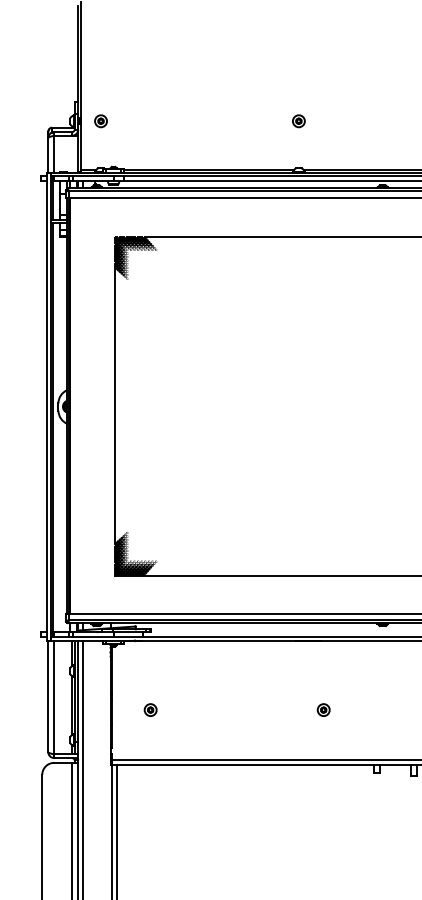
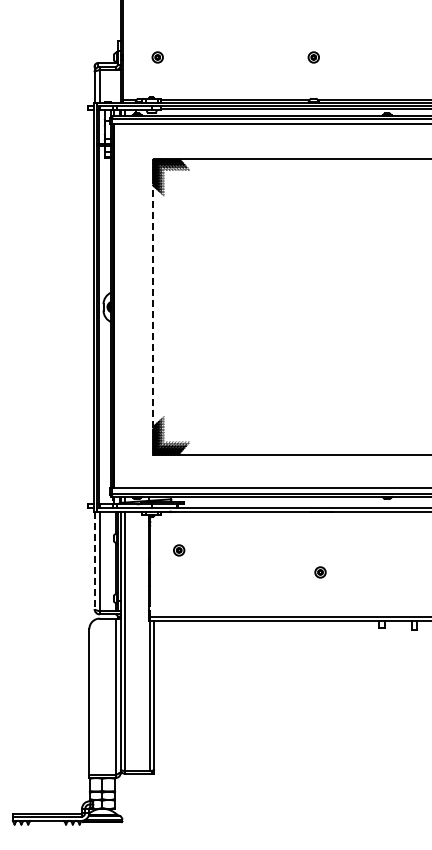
part: (100, 121) -> (157, 57), moved
line: (114, 404) -> (152, 305), solid -> dashed
line: (48, 696) -> (94, 560), solid -> dashed
part: (151, 710) -> (179, 550), moved
part: (323, 710) -> (320, 572), moved

